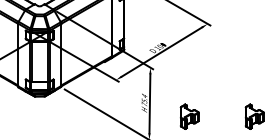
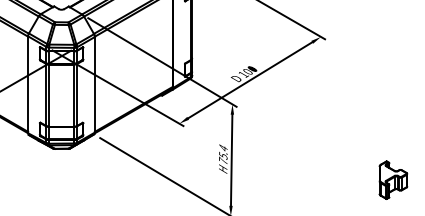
part: (189, 116) -> (292, 179), removed

